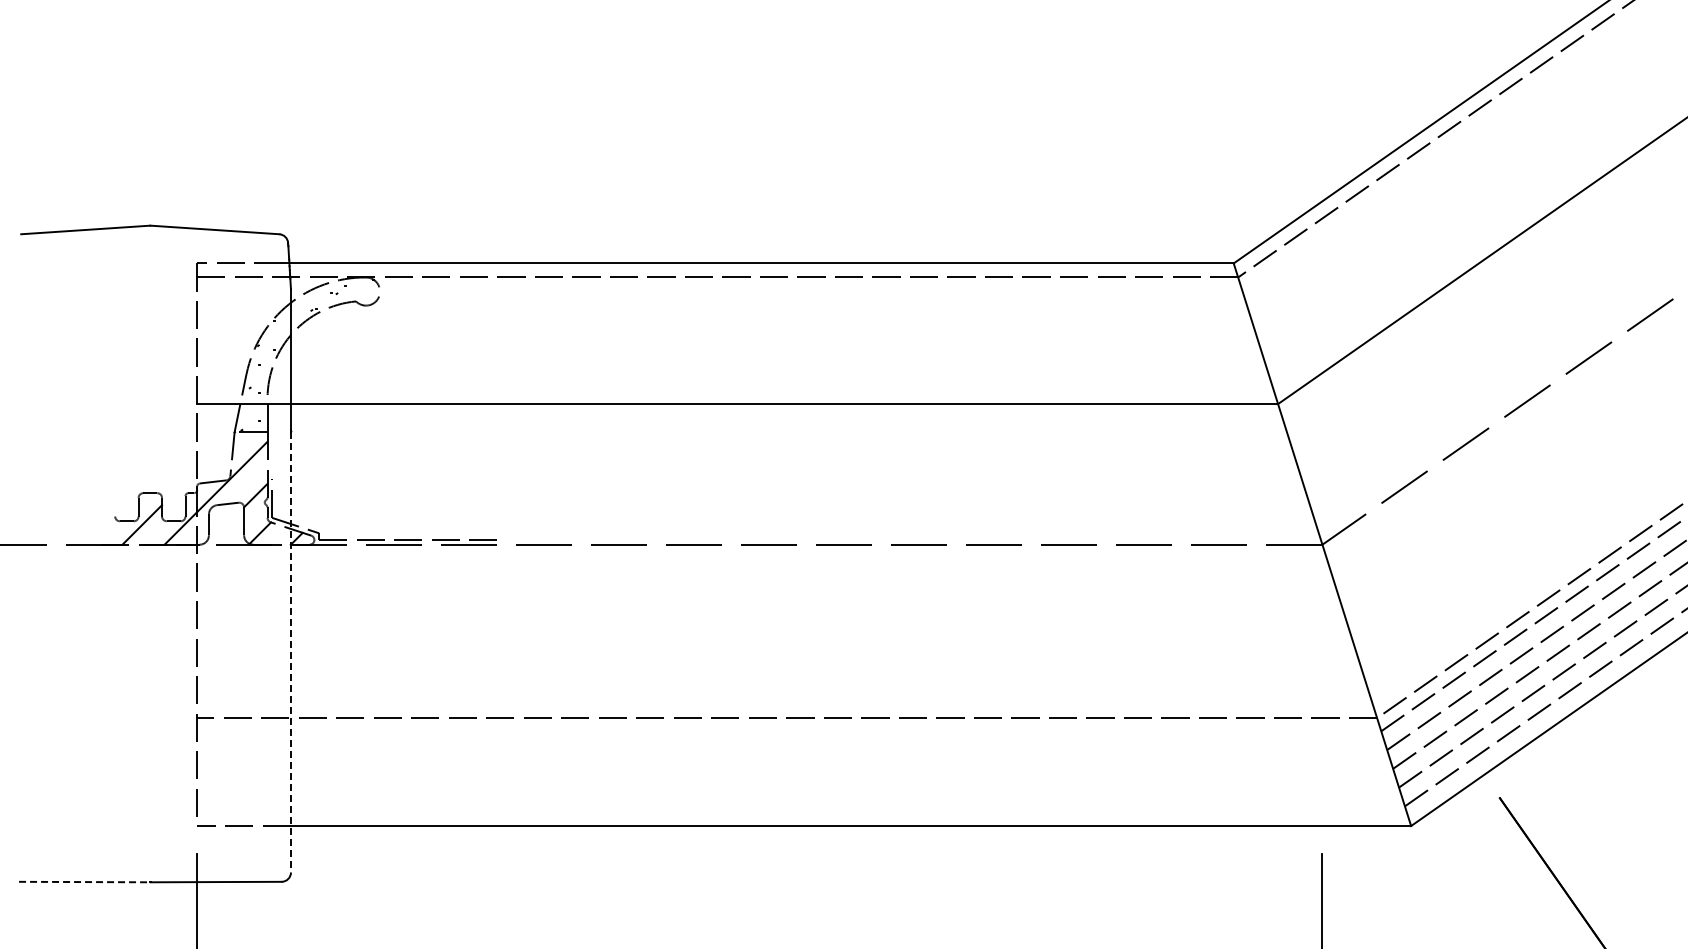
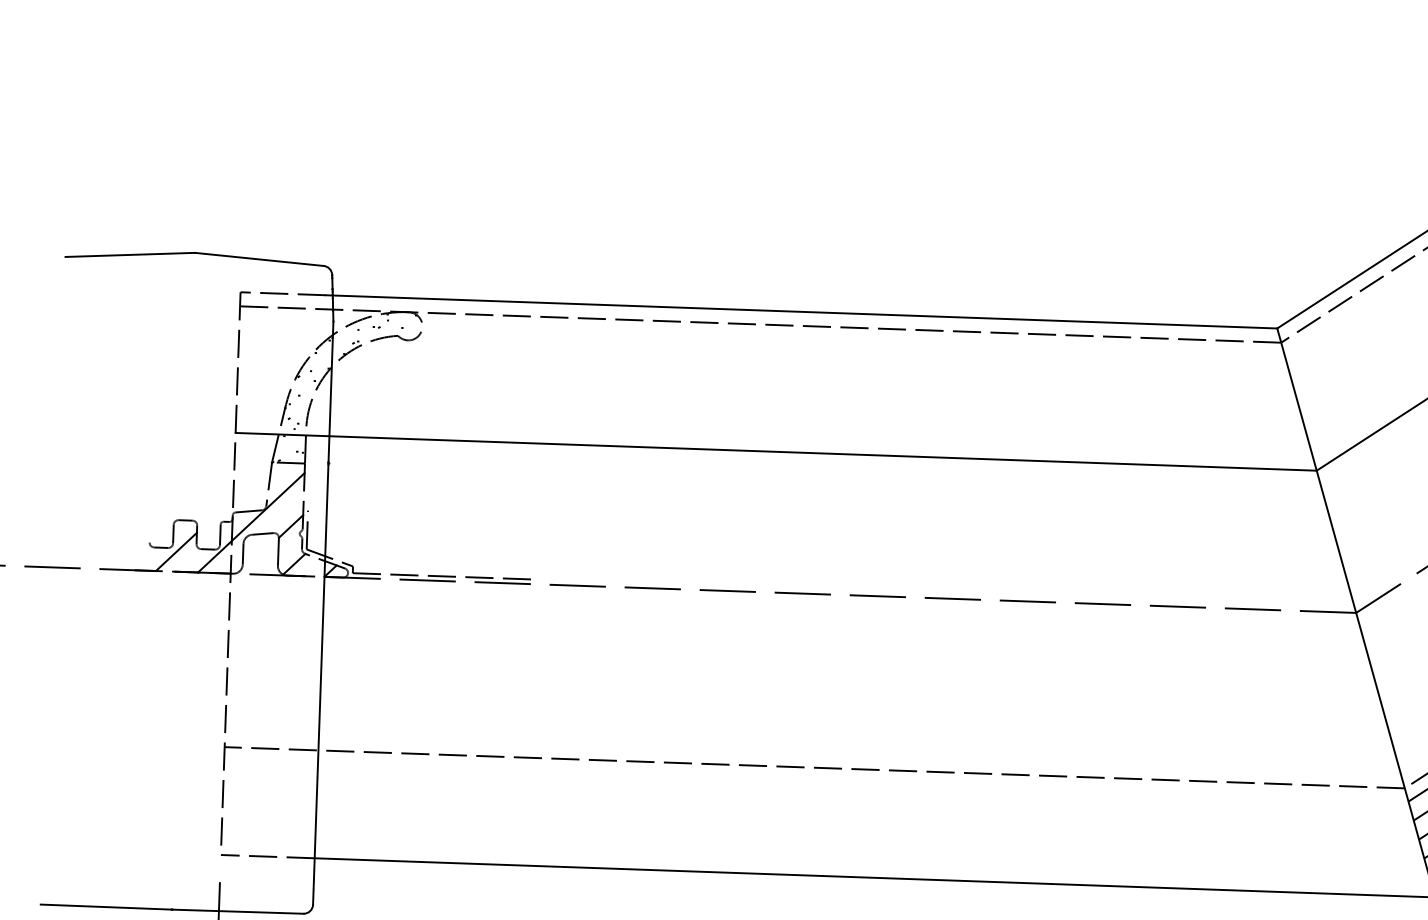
line: (290, 652) -> (320, 684), dashed -> solid
line: (85, 882) -> (107, 907), dashed -> solid

